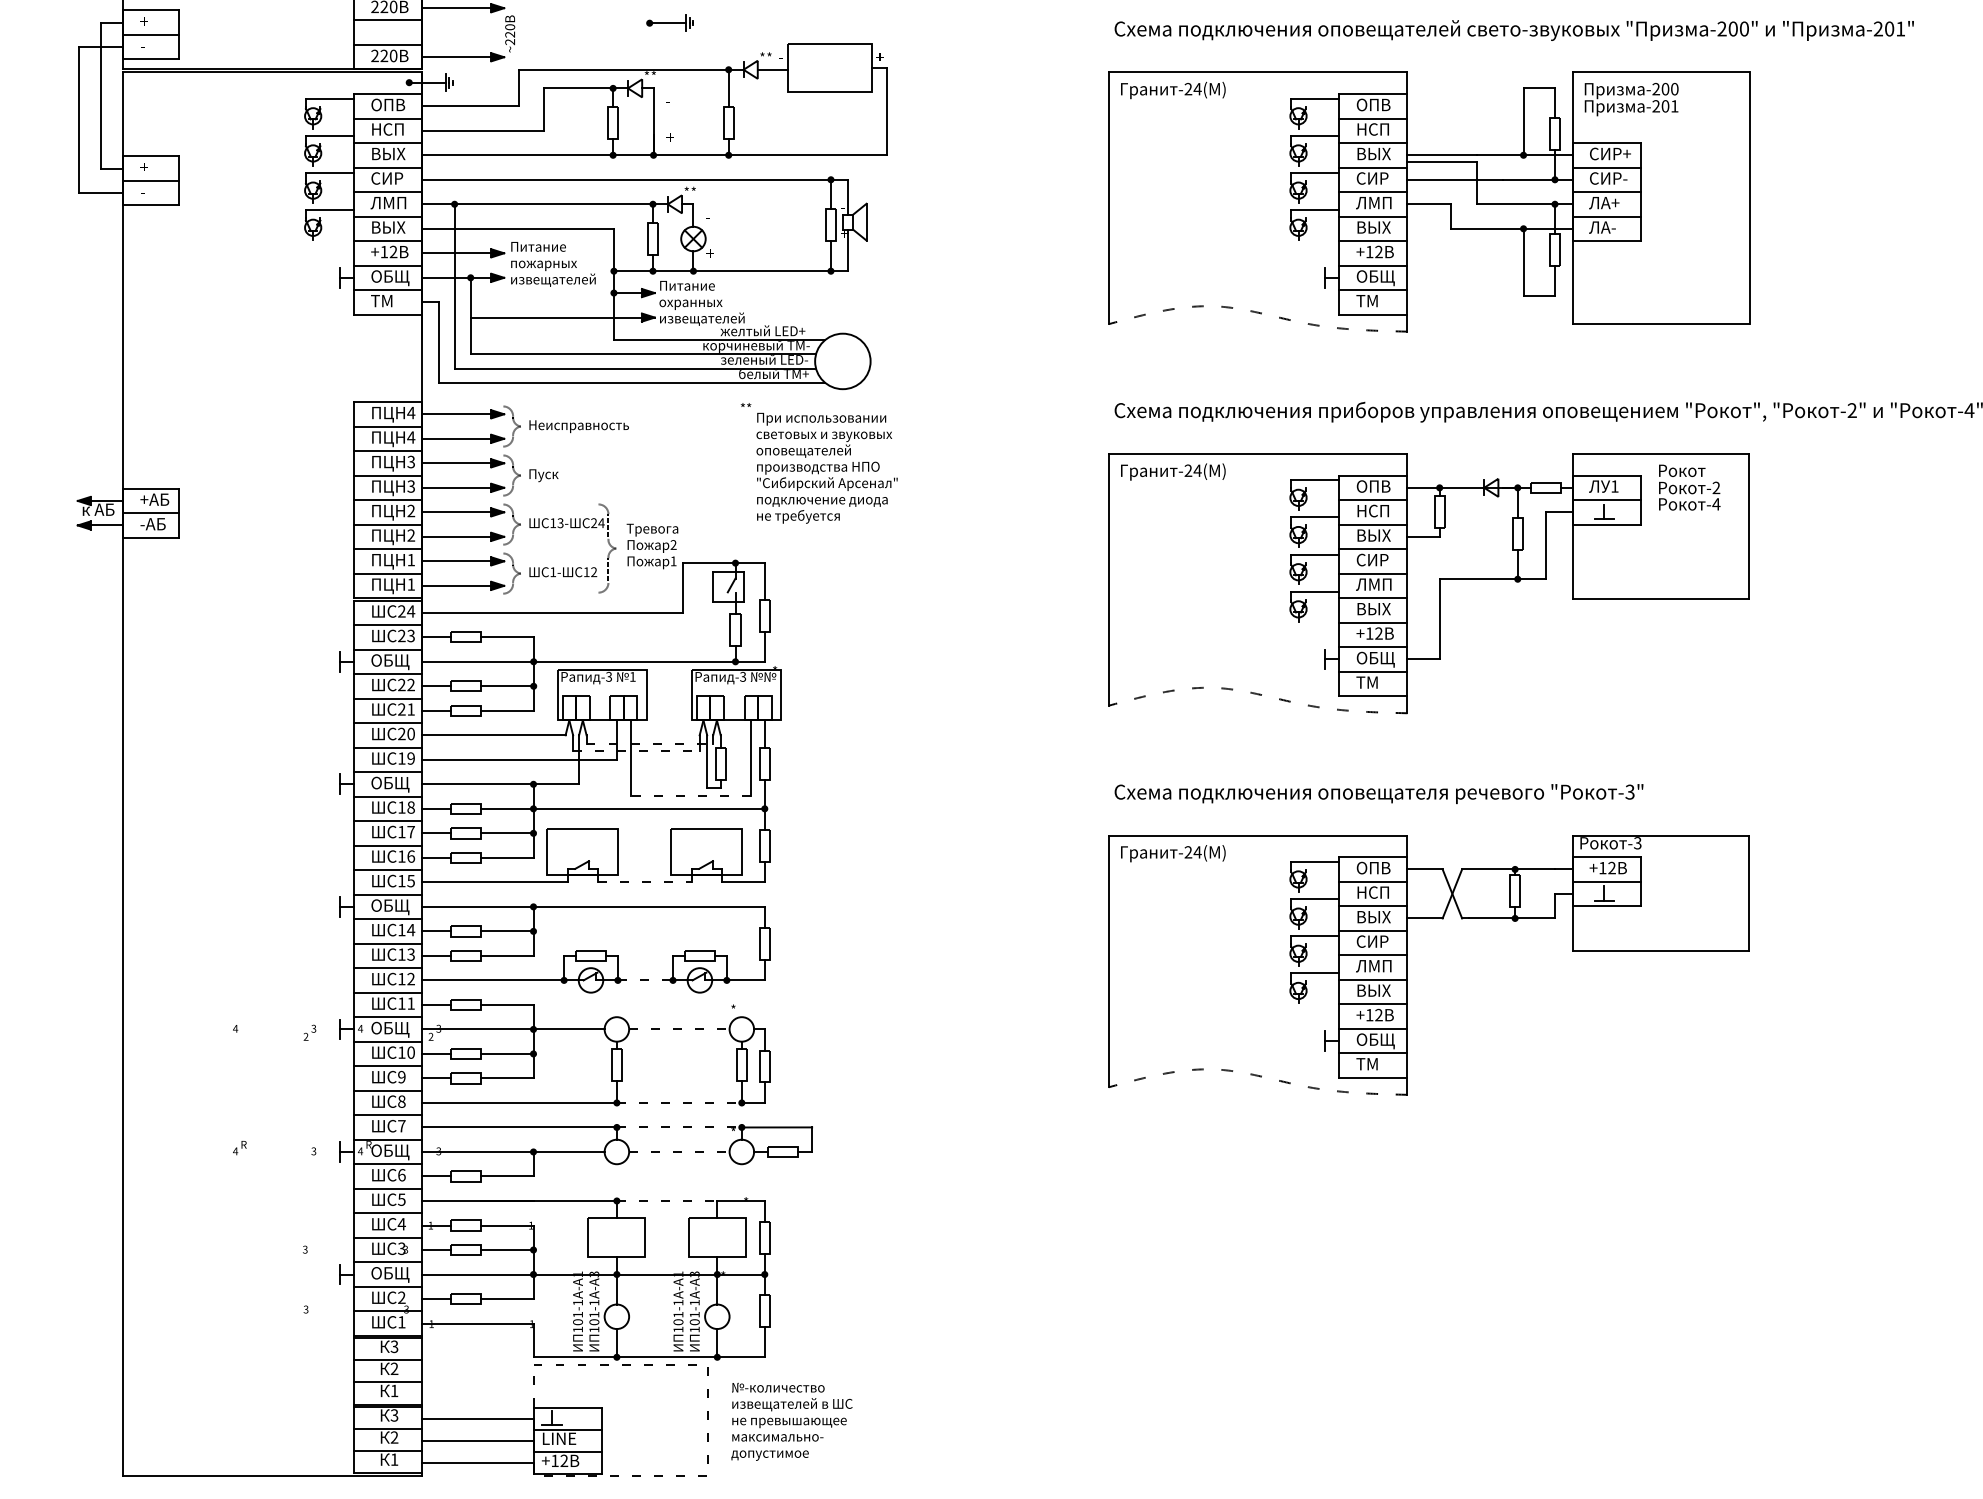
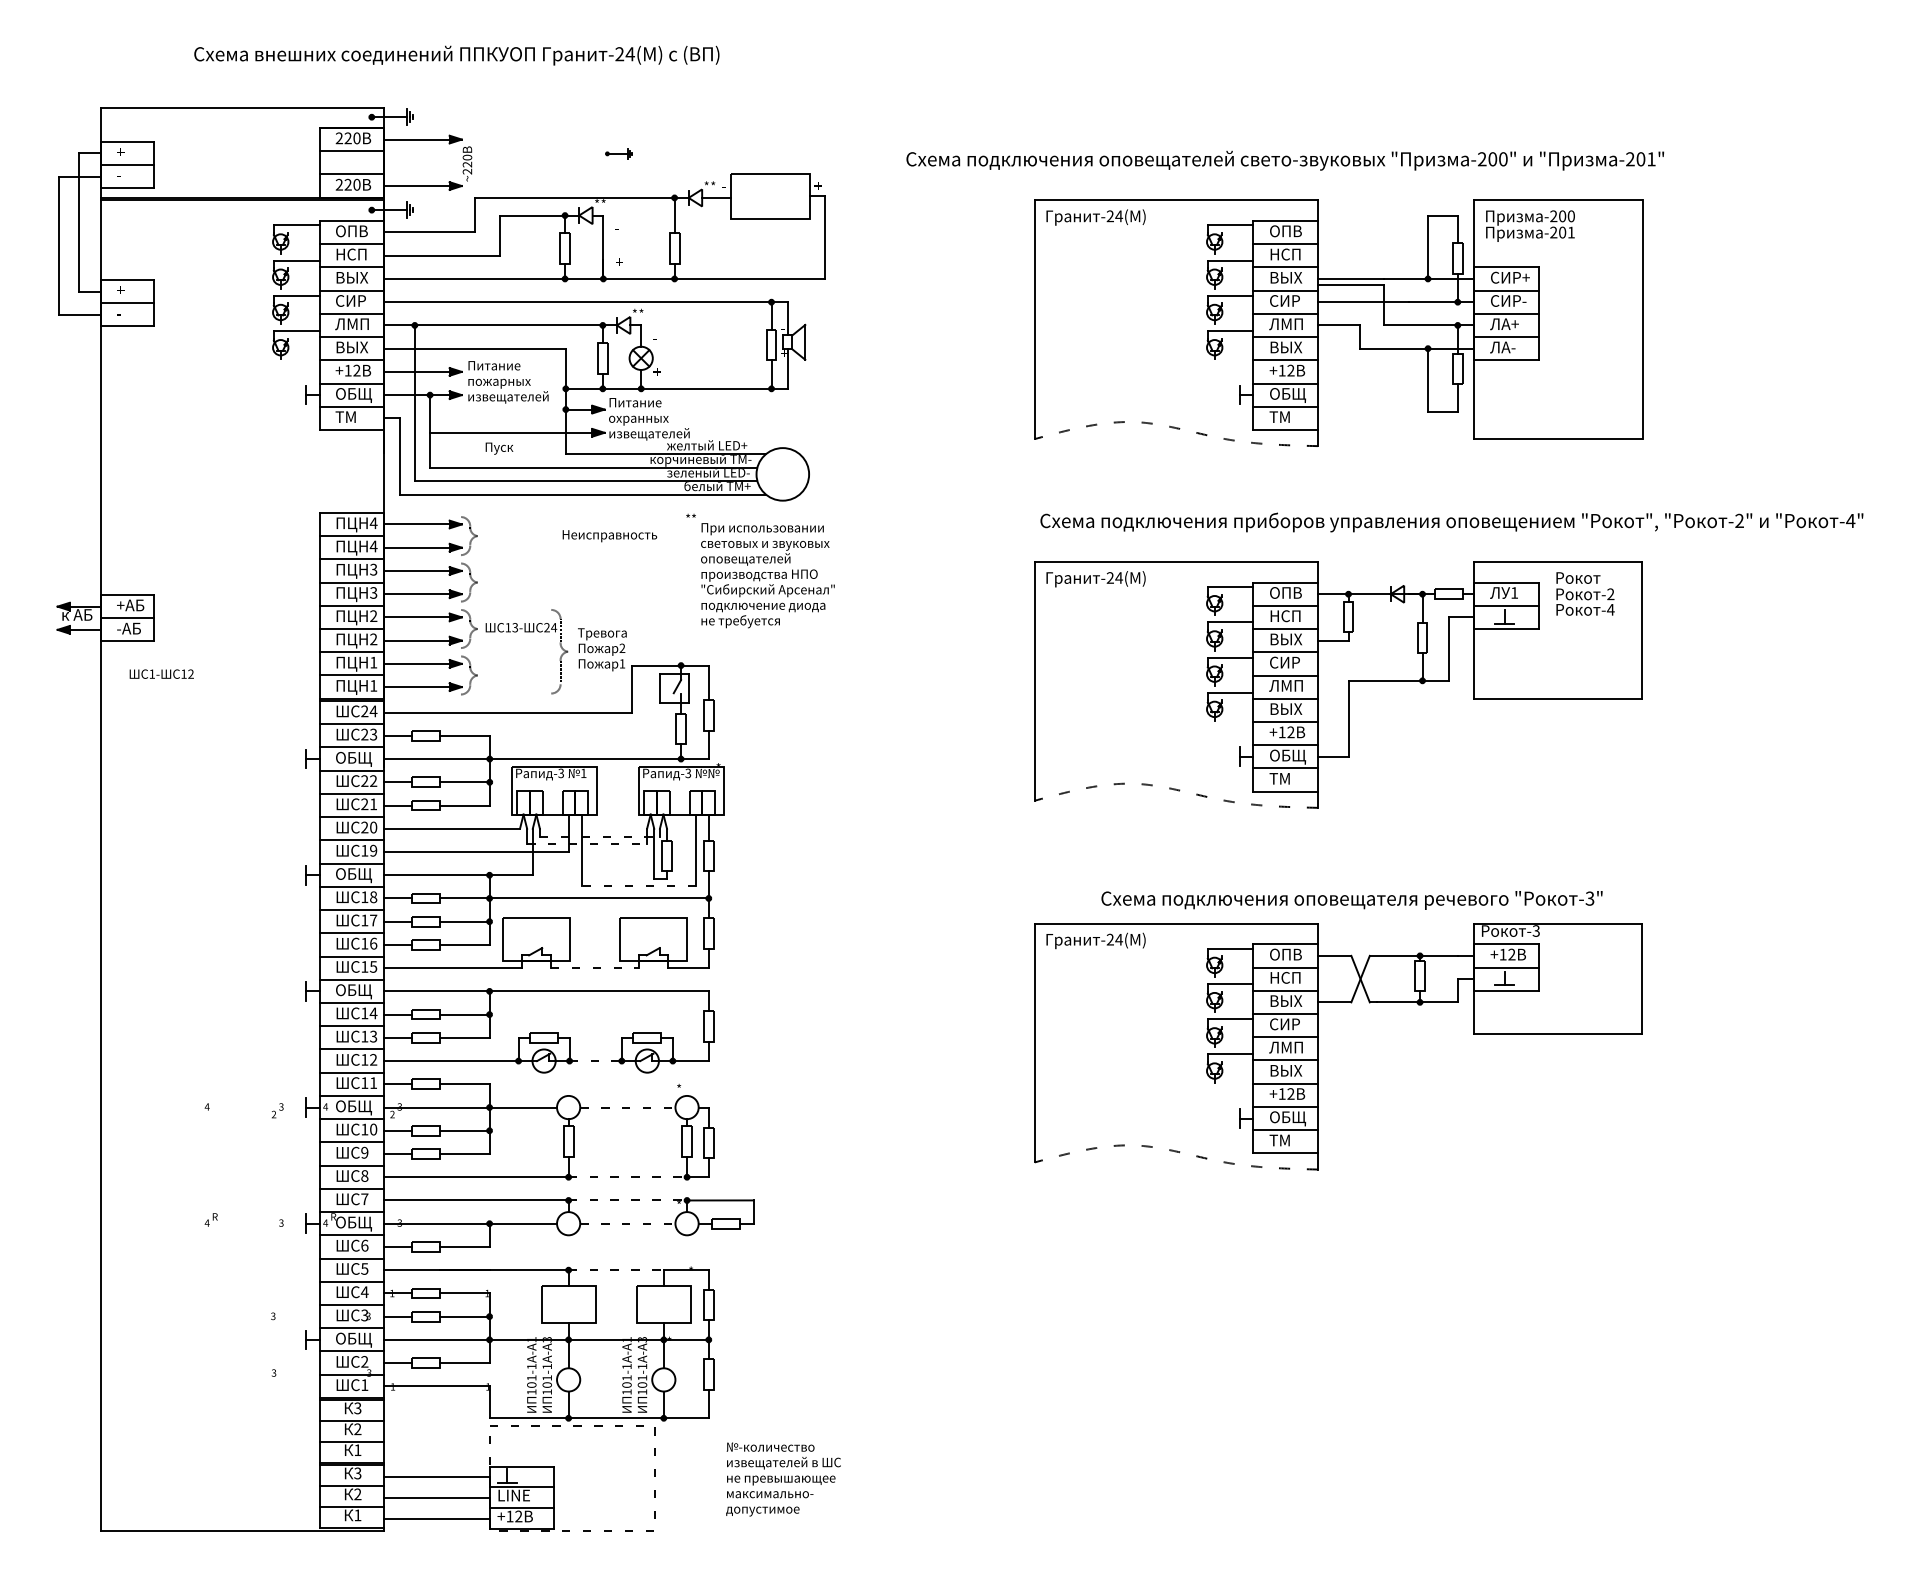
part: (669, 22) -> (618, 153), size x0.6
text: (1514, 30) -> (1285, 160), moved
text: (578, 426) -> (609, 536), moved
text: (543, 475) -> (499, 448), moved
text: (562, 571) -> (161, 673), moved
text: (1378, 794) -> (1351, 900), moved
text: (791, 1421) -> (783, 1479), moved

